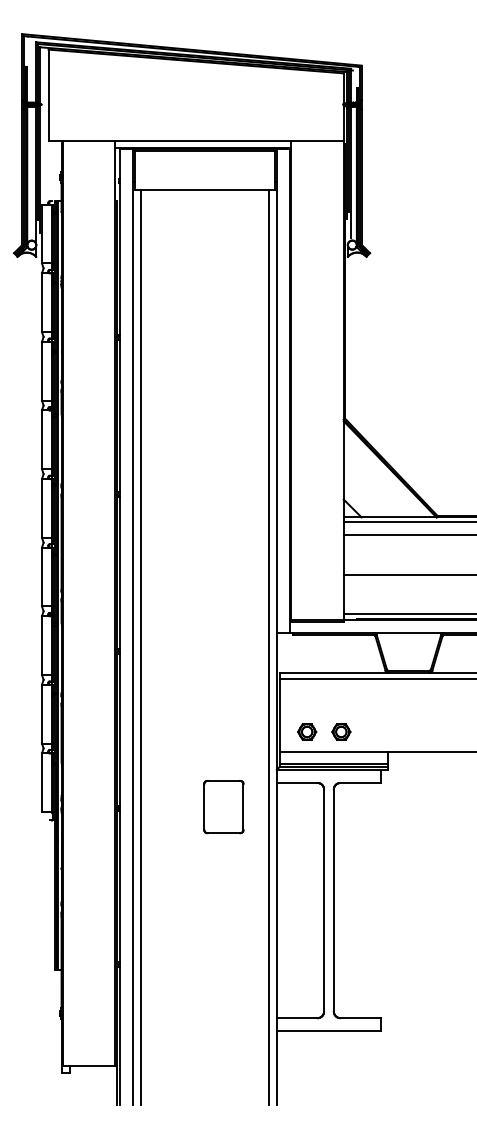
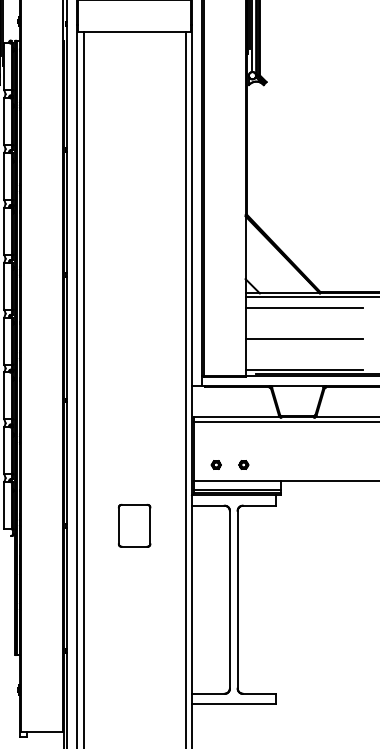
part: (306, 731) -> (215, 464), size x0.62
part: (341, 731) -> (243, 464), size x0.62
part: (223, 807) -> (134, 526), moved

